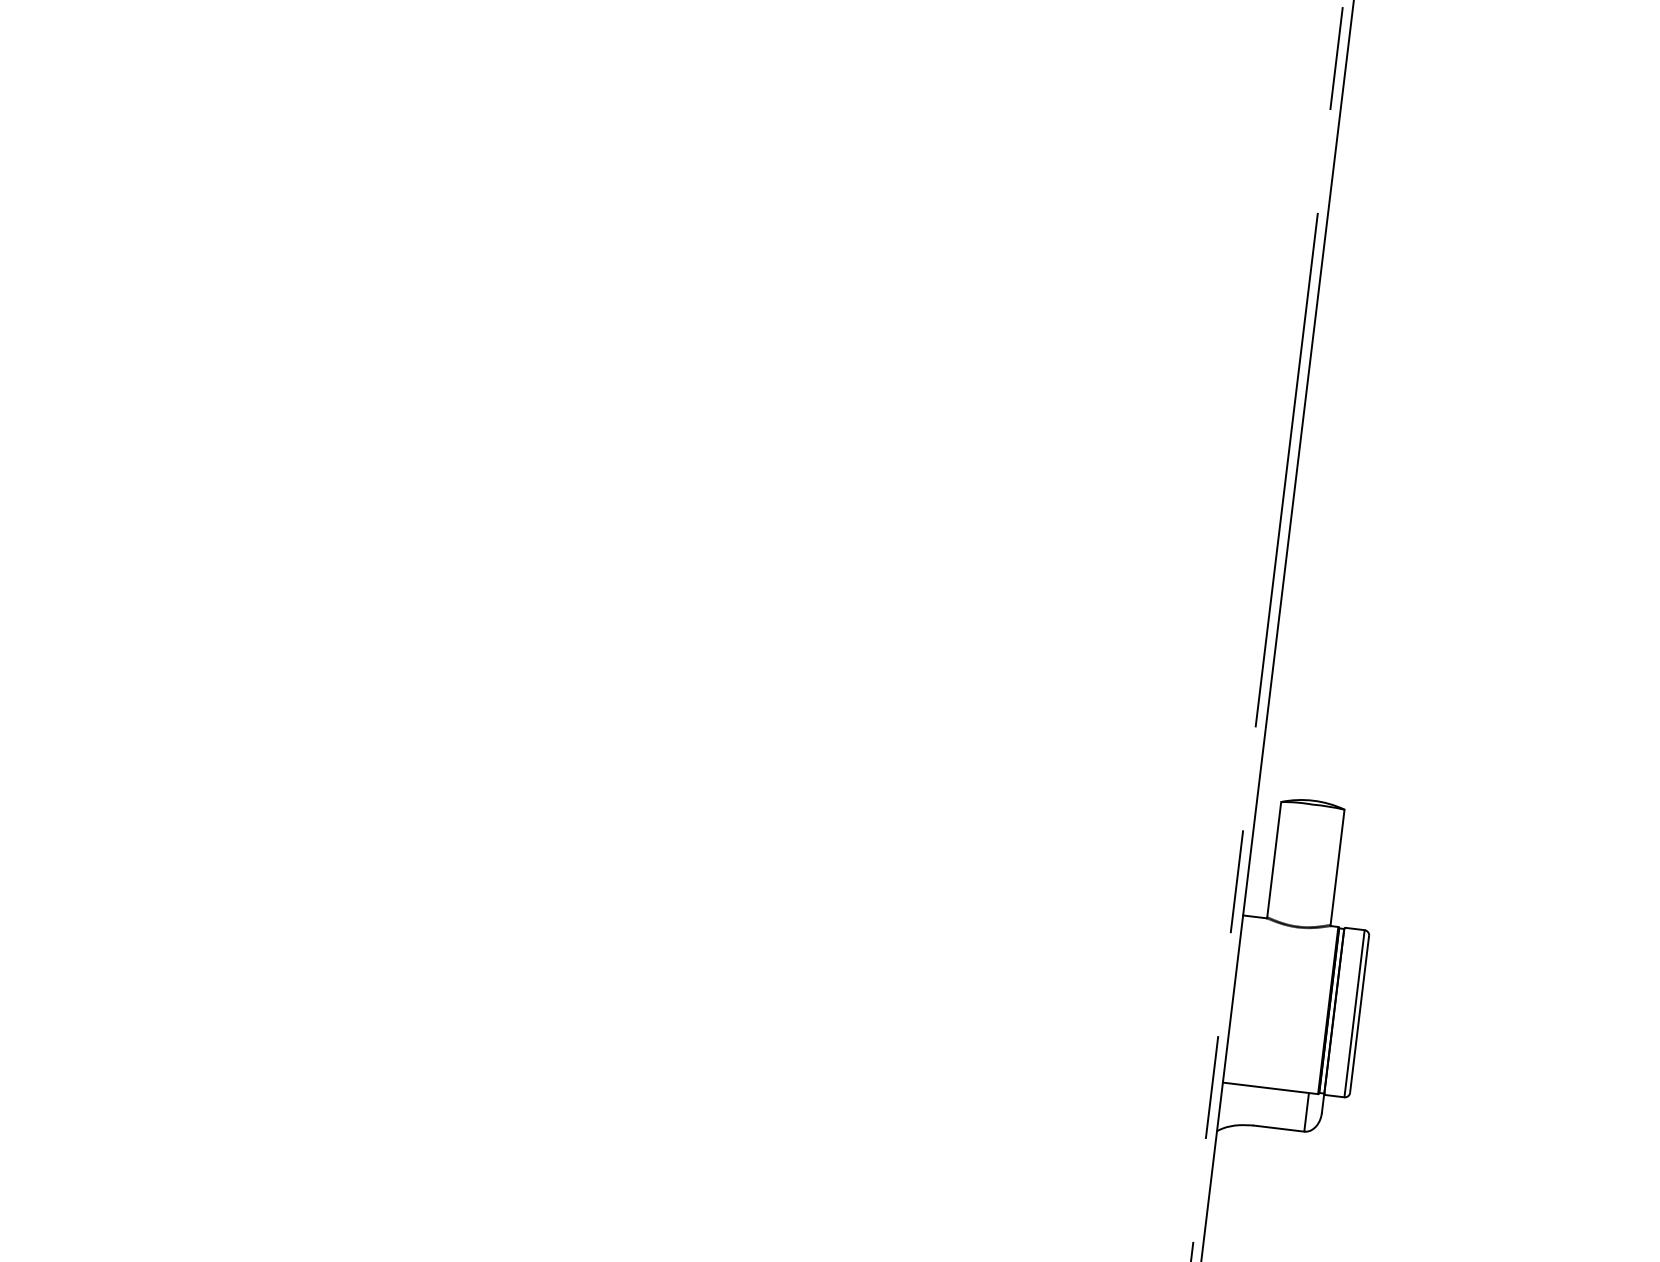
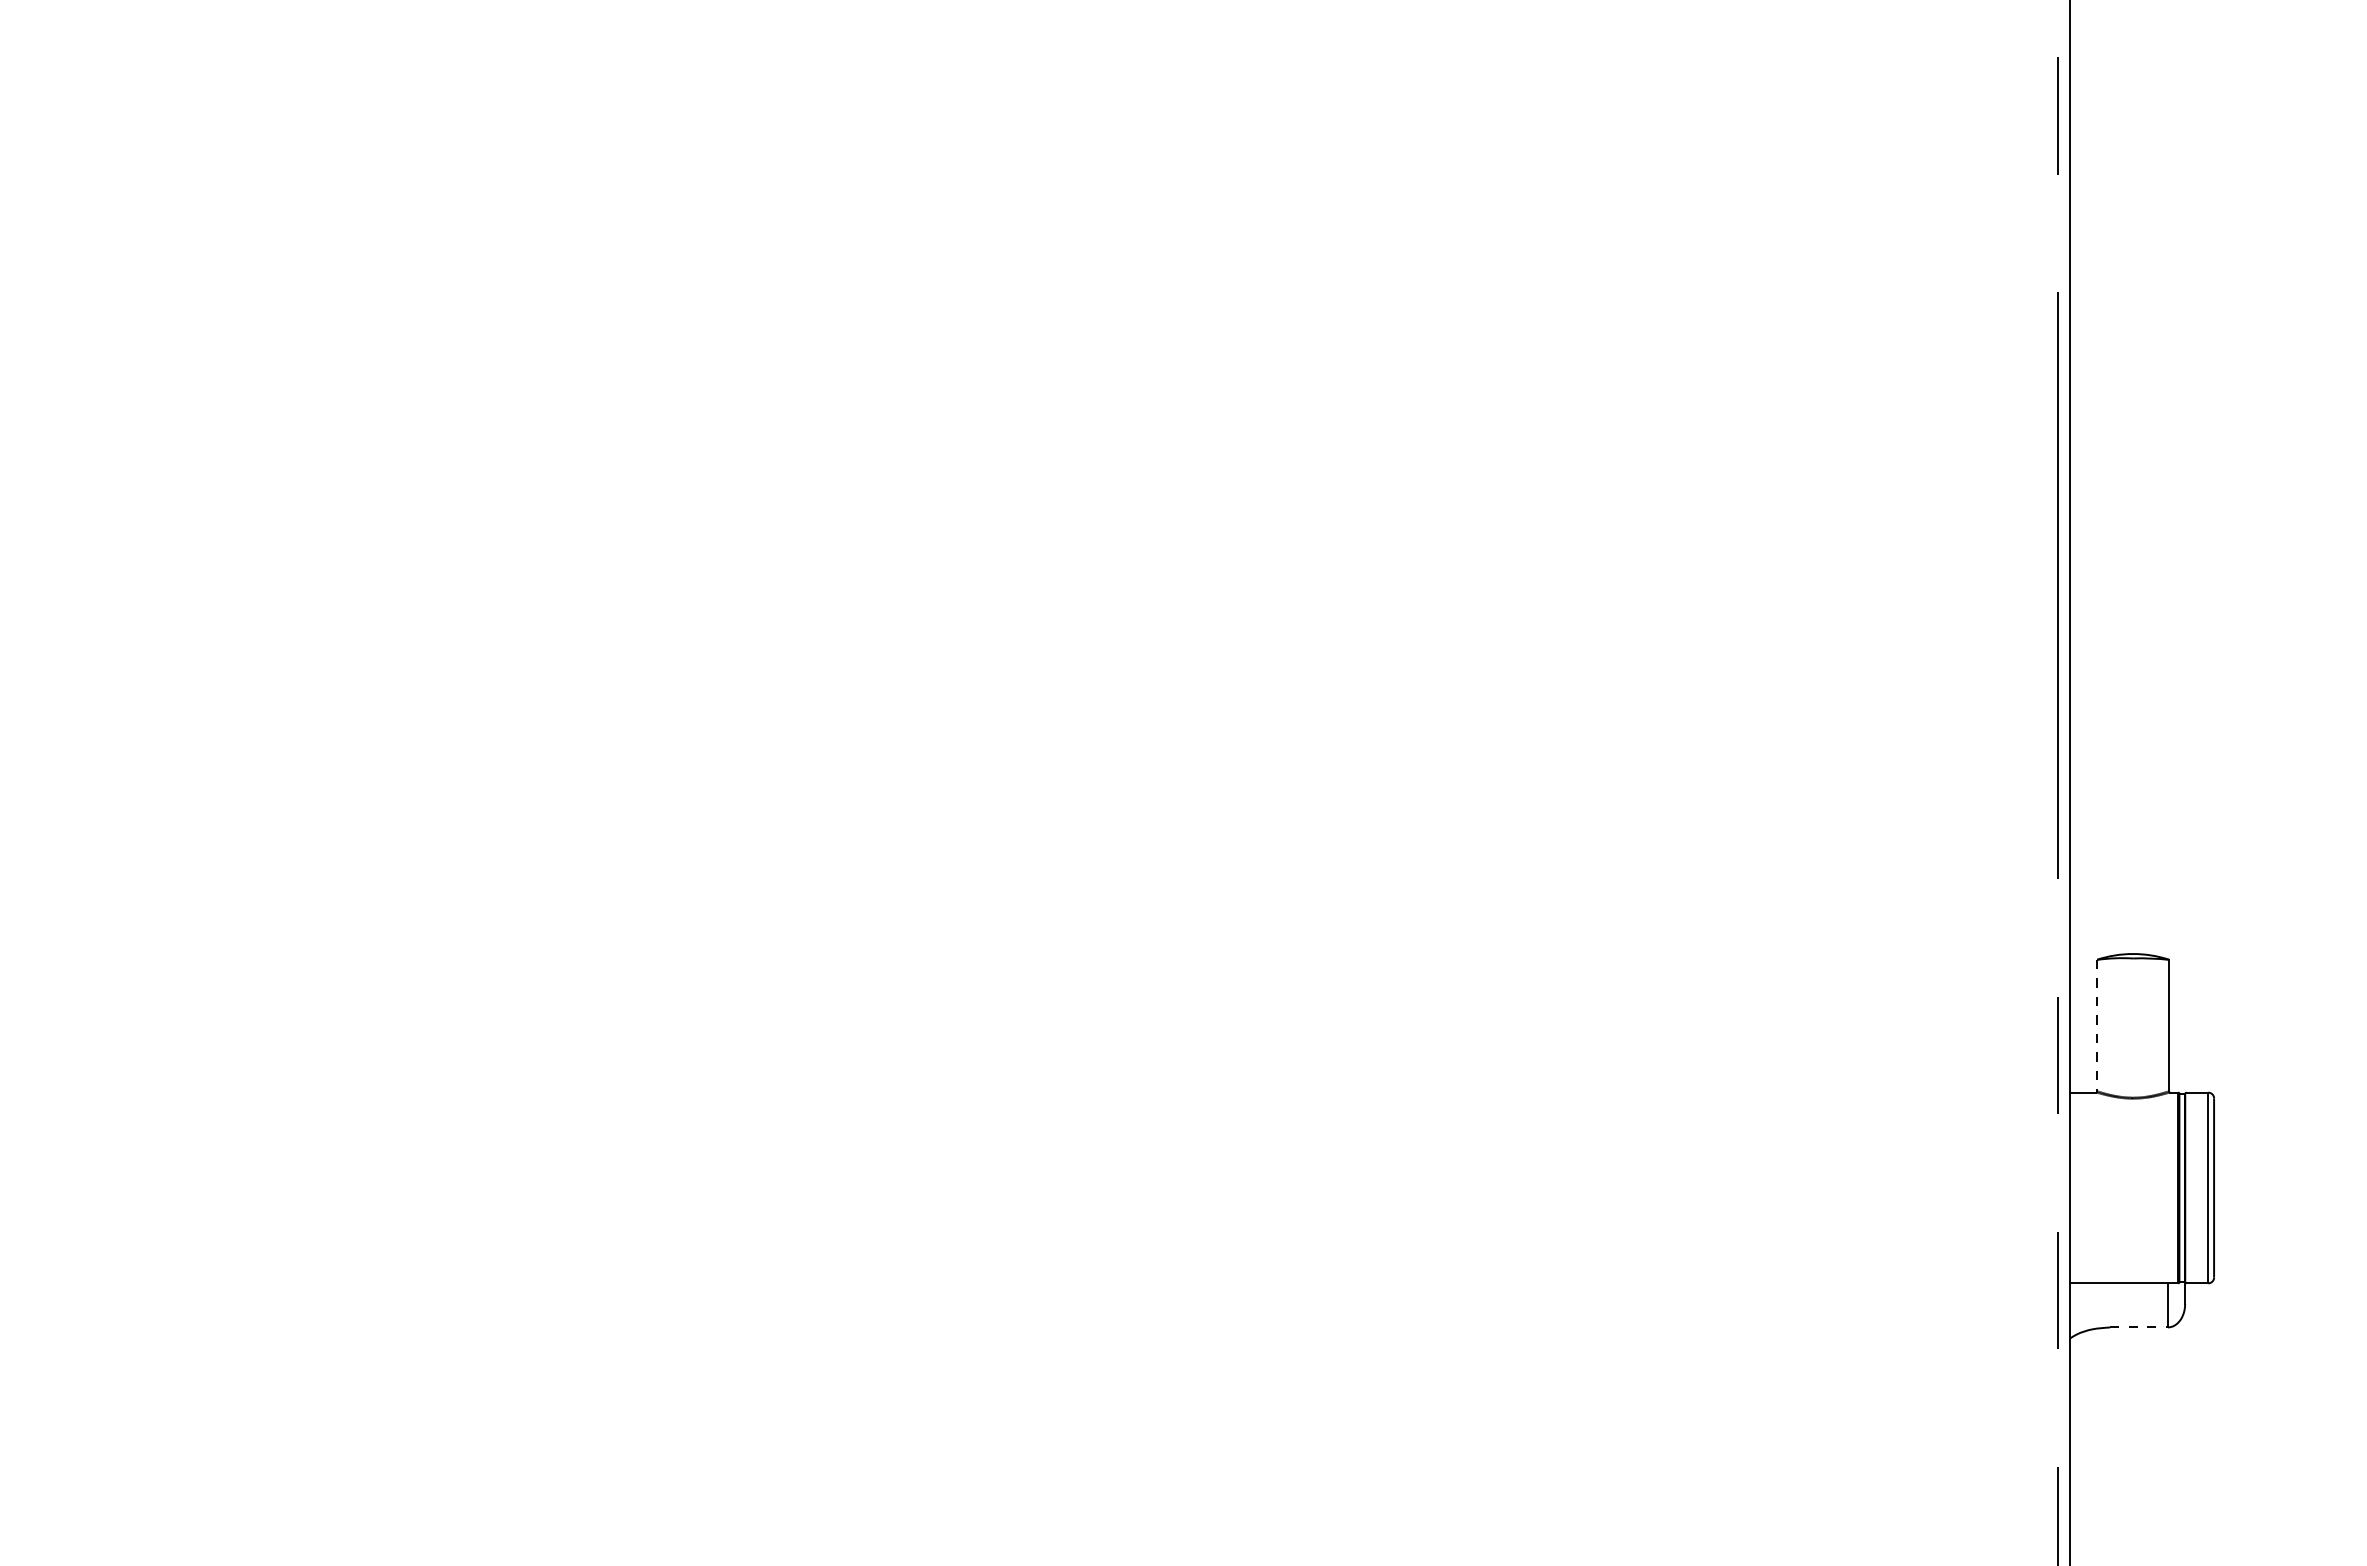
line: (1274, 859) -> (2097, 1025), solid -> dashed
line: (1278, 1128) -> (2138, 1327), solid -> dashed

